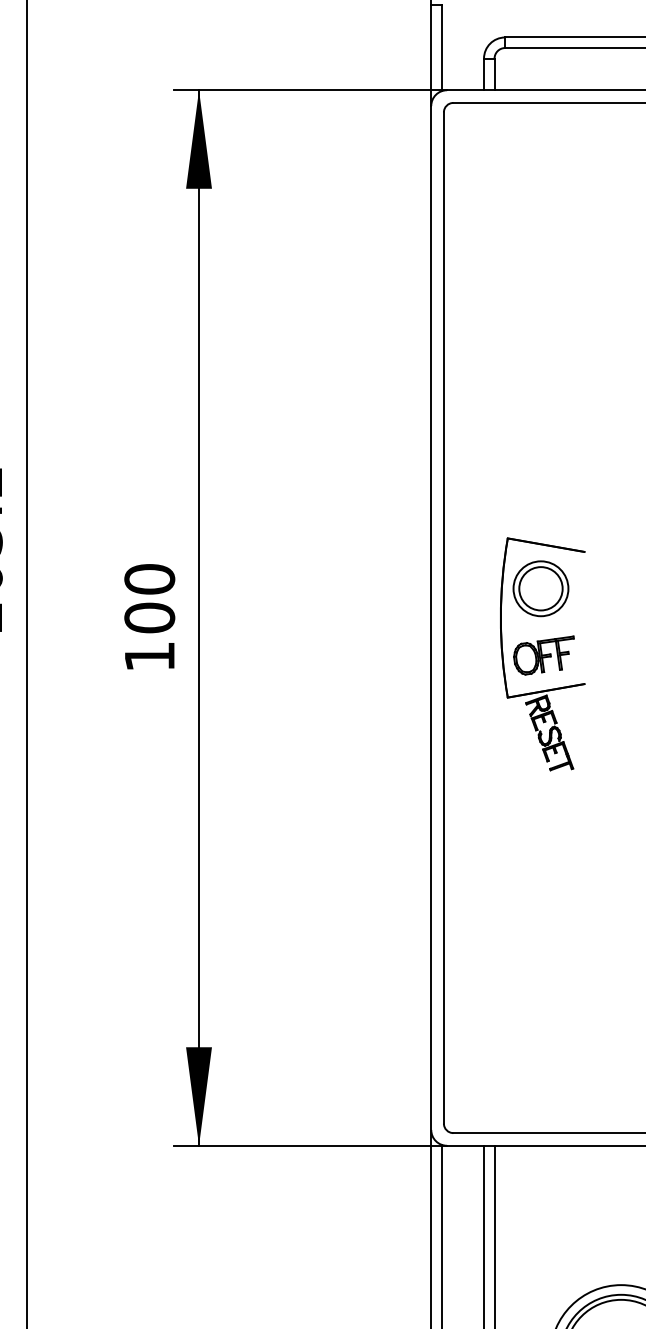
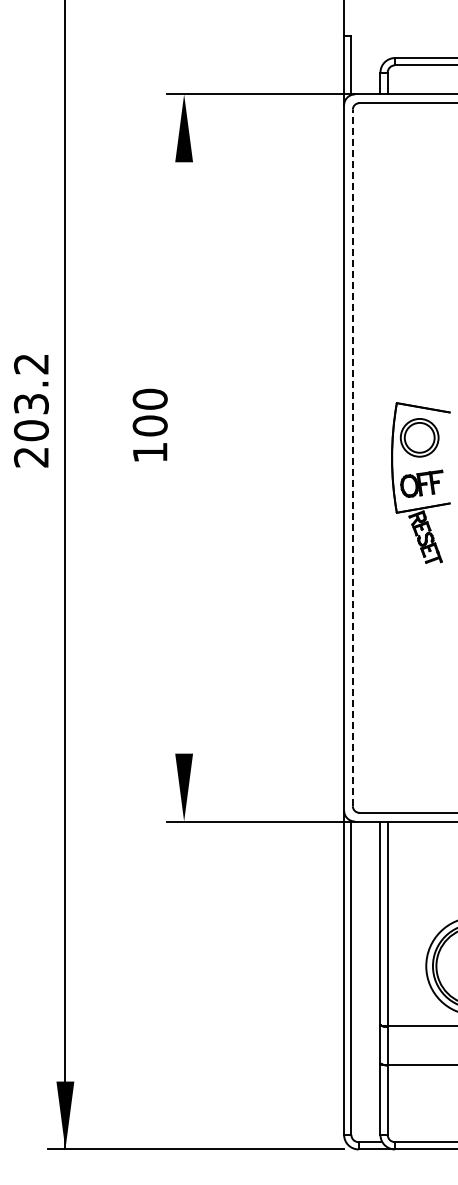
text: (148, 615) -> (149, 424), moved
line: (199, 617) -> (184, 457), removed
line: (443, 617) -> (352, 457), solid -> dashed

